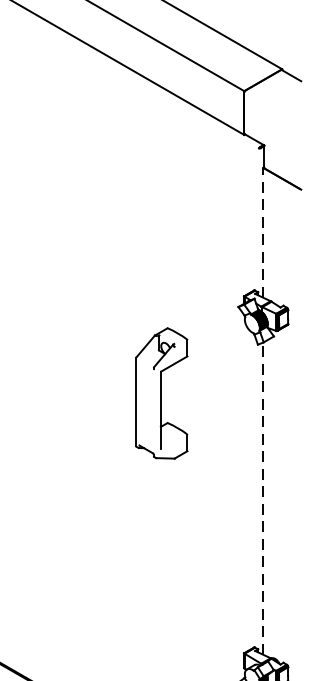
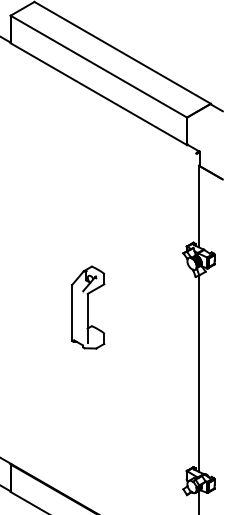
line: (264, 232) -> (199, 206), dashed -> solid
part: (162, 393) -> (88, 307), moved
line: (264, 498) -> (199, 373), dashed -> solid

